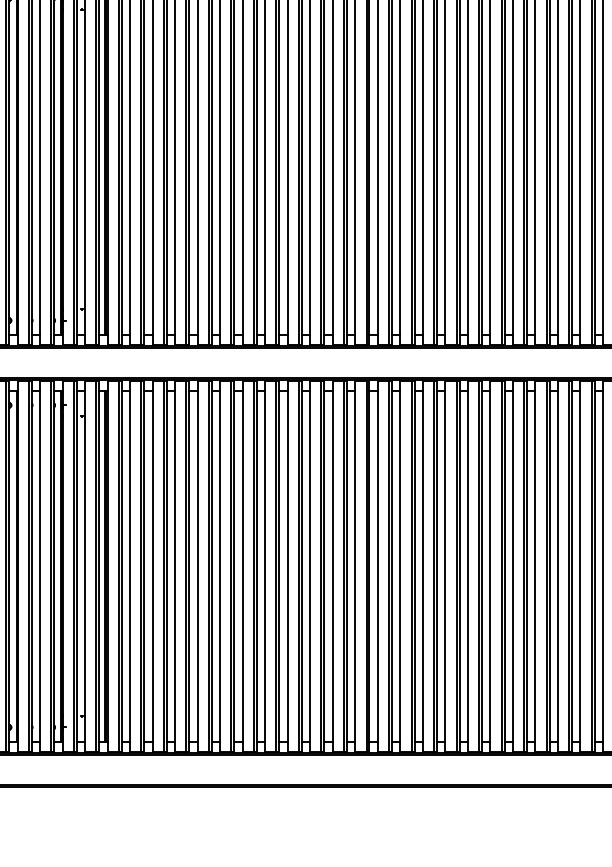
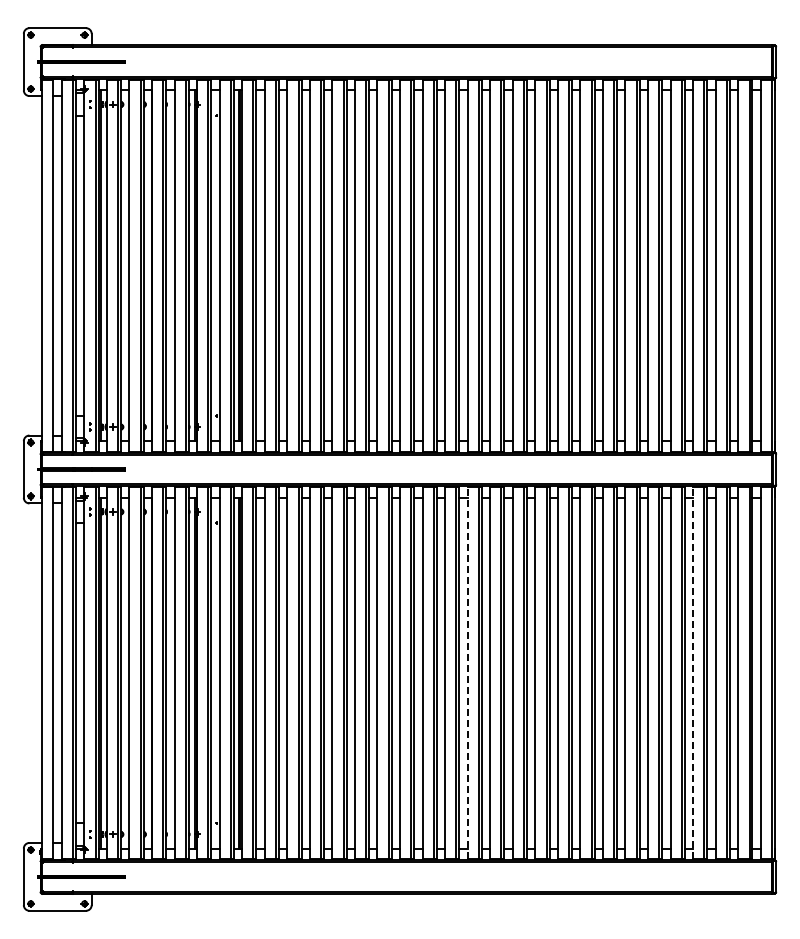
line: (332, 565) -> (467, 672), solid -> dashed
line: (558, 565) -> (693, 672), solid -> dashed

